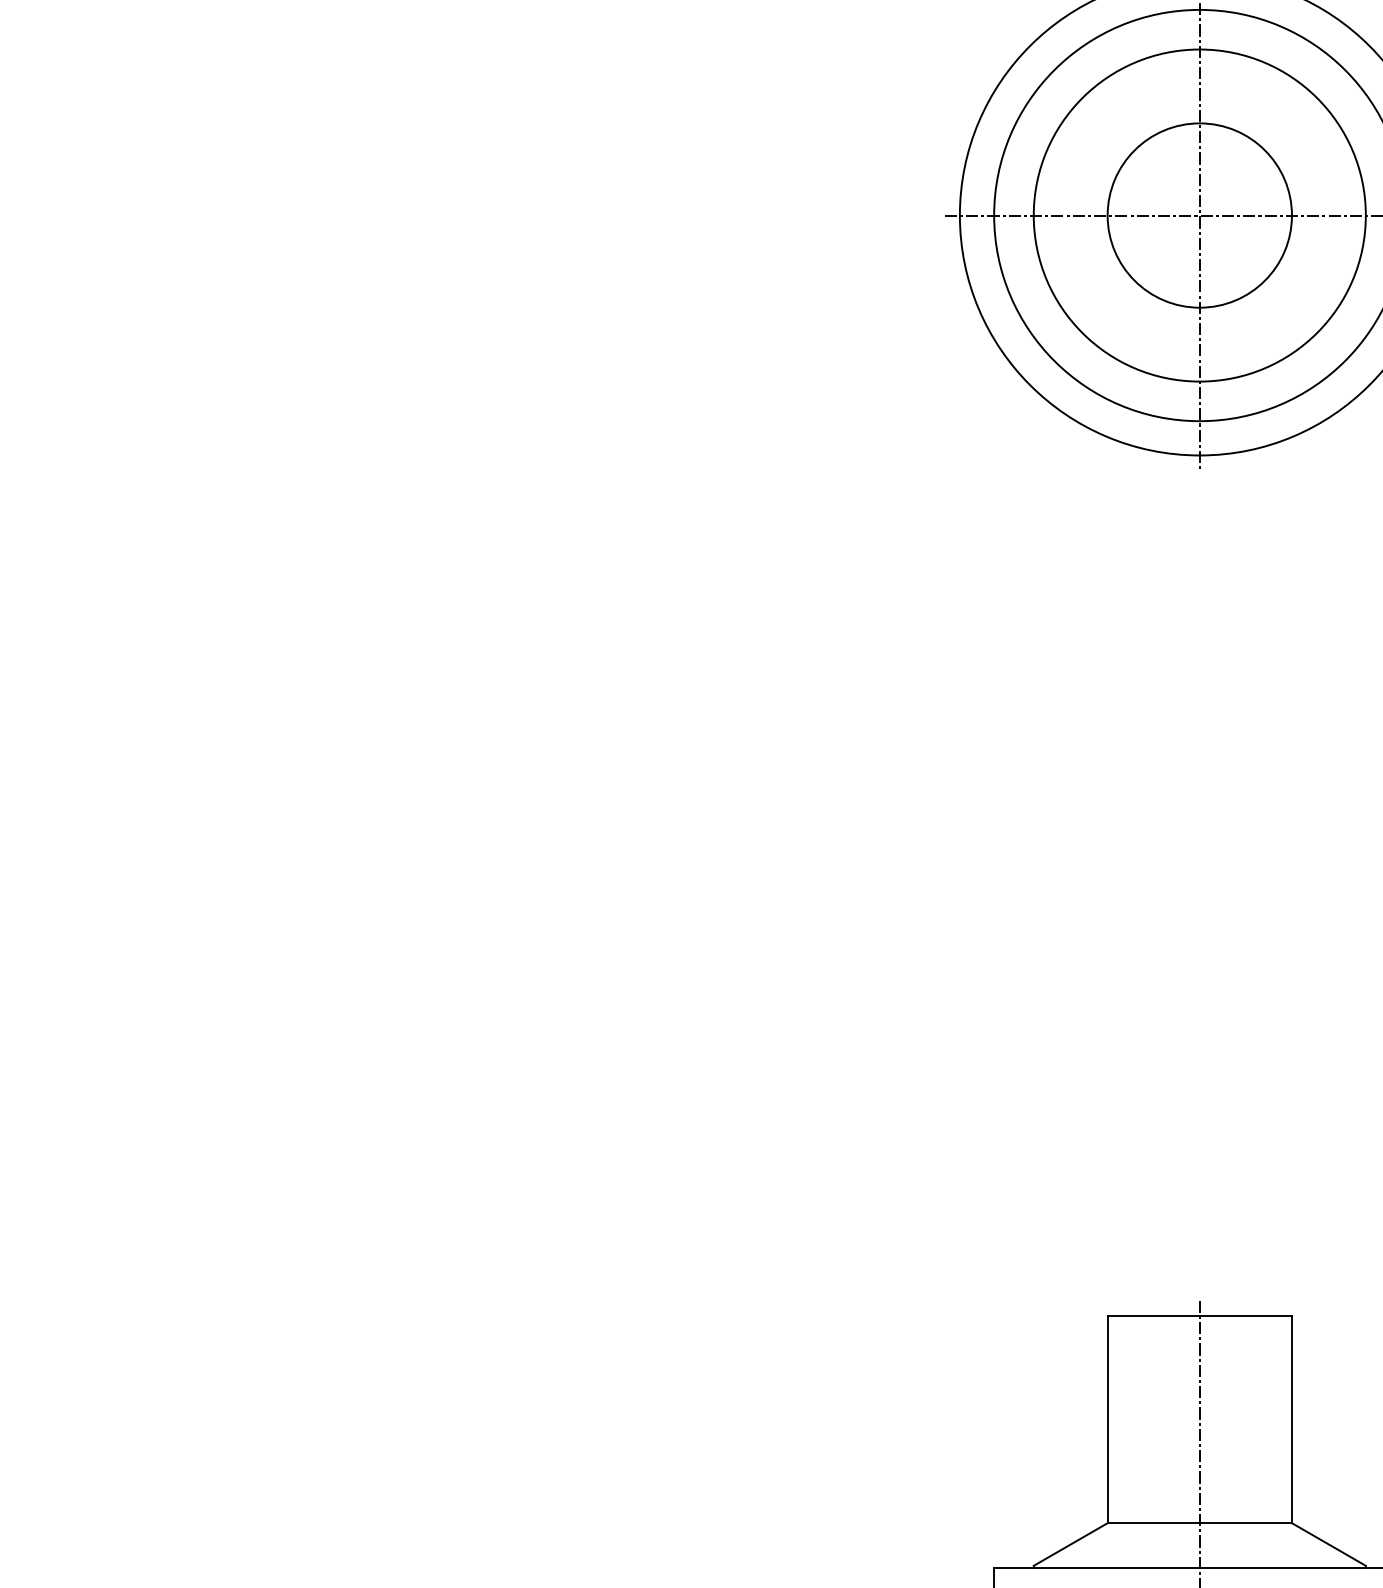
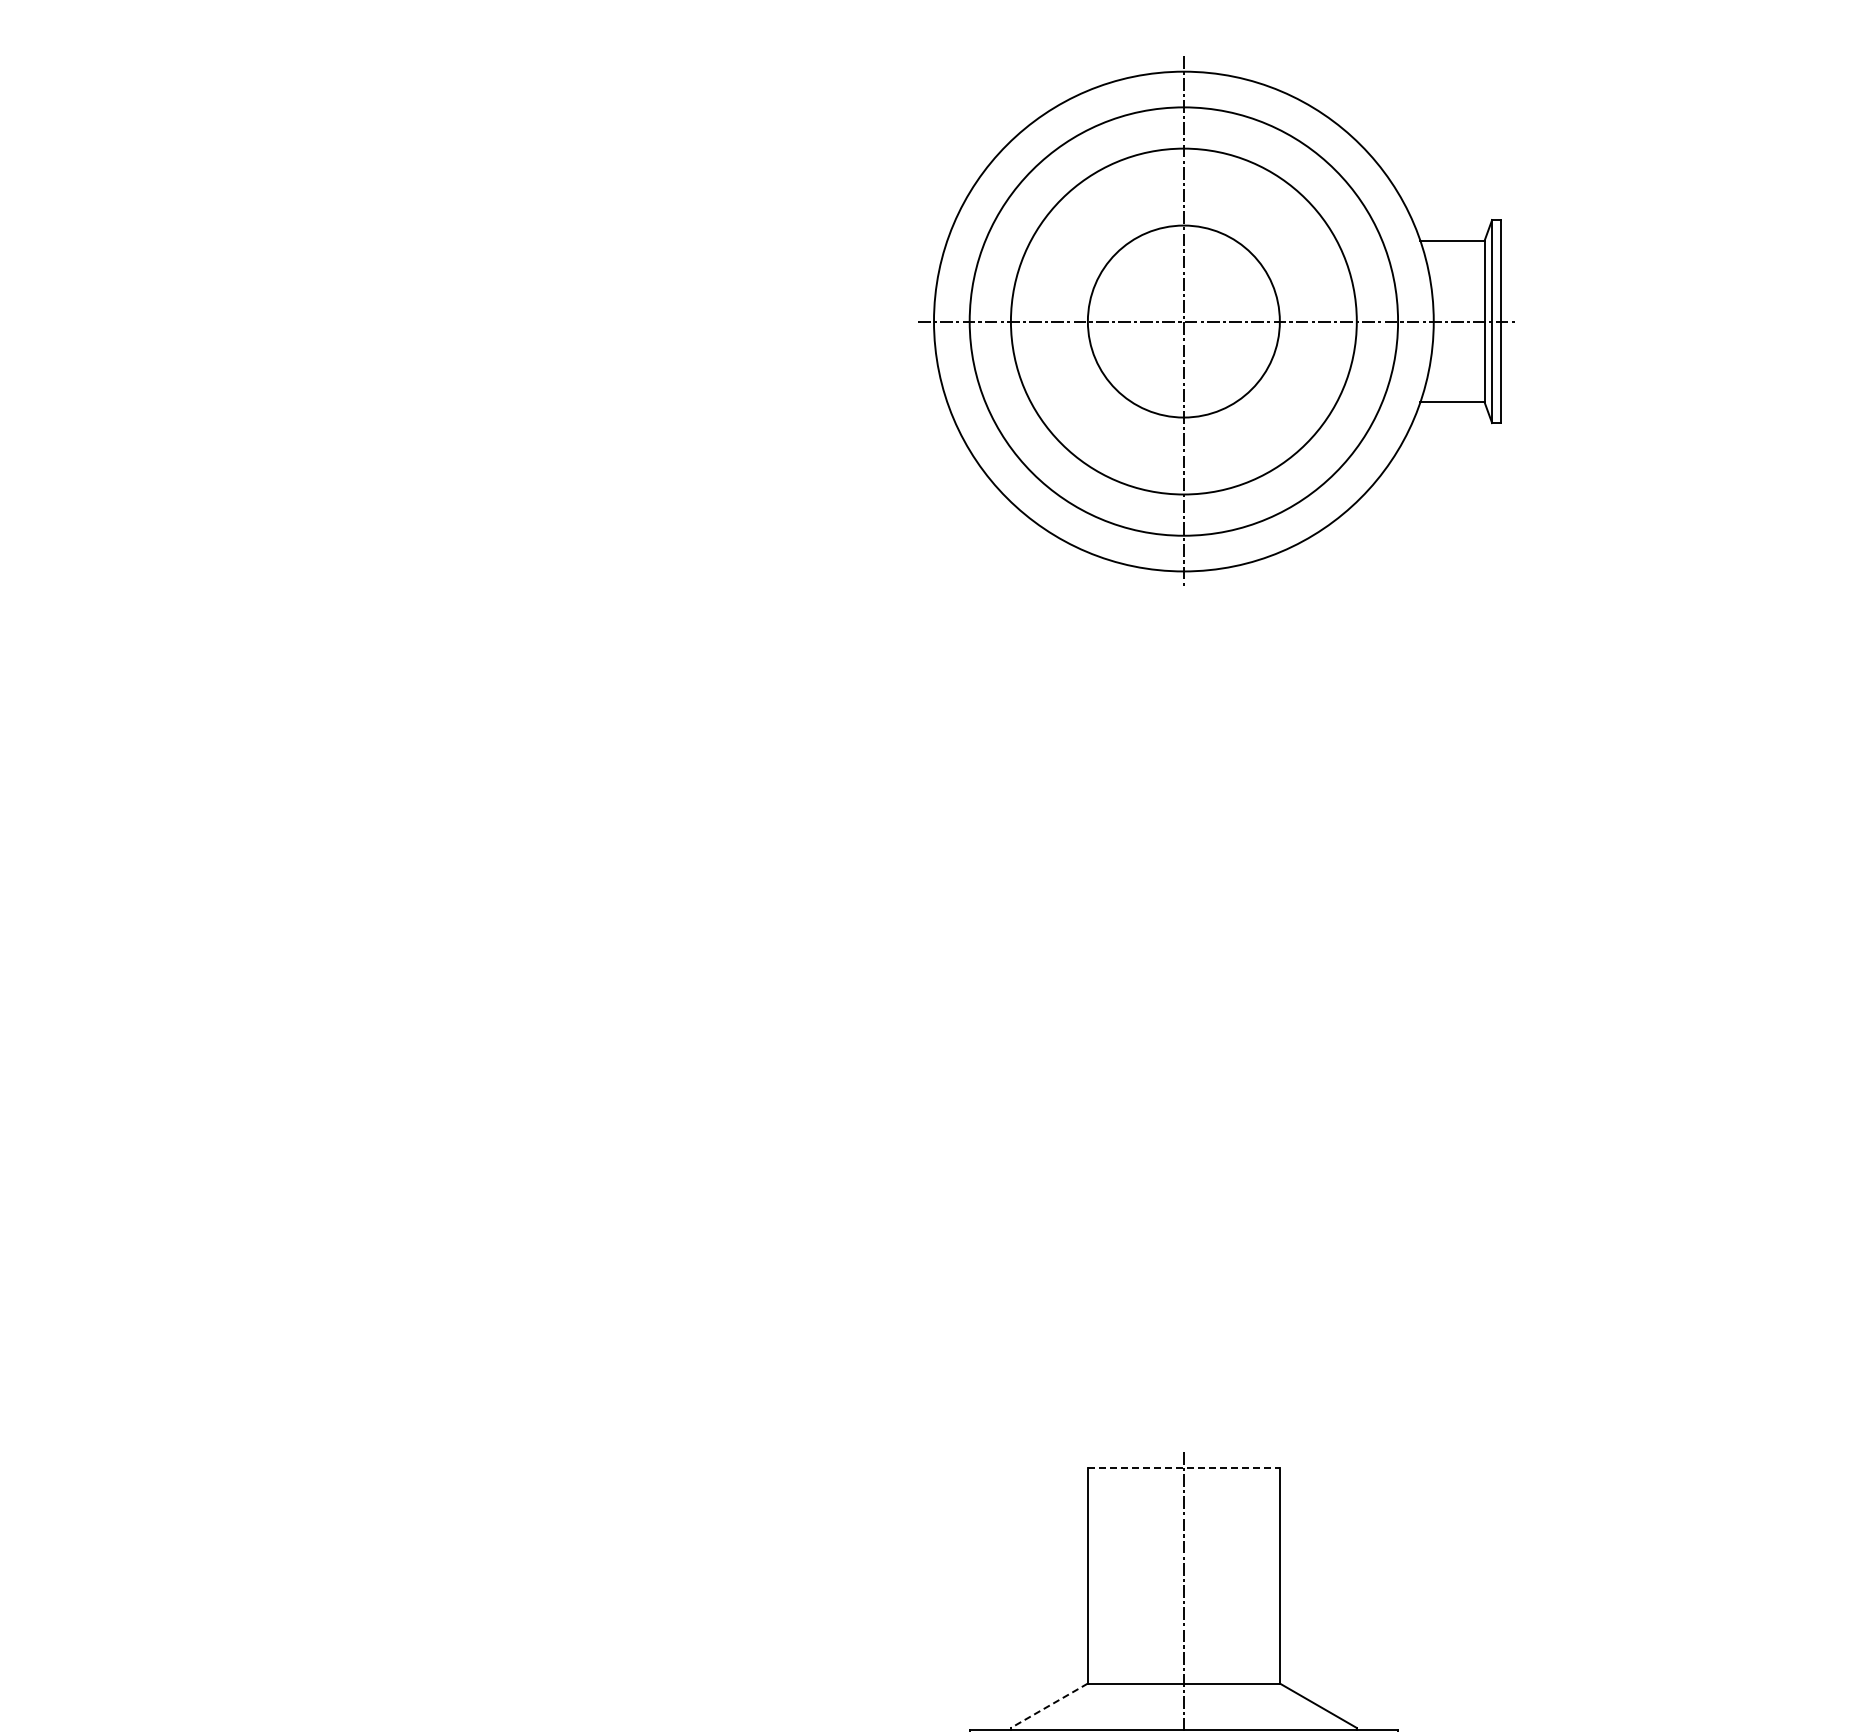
line: (1199, 1315) -> (1183, 1467), solid -> dashed
line: (1069, 1545) -> (1048, 1706), solid -> dashed

